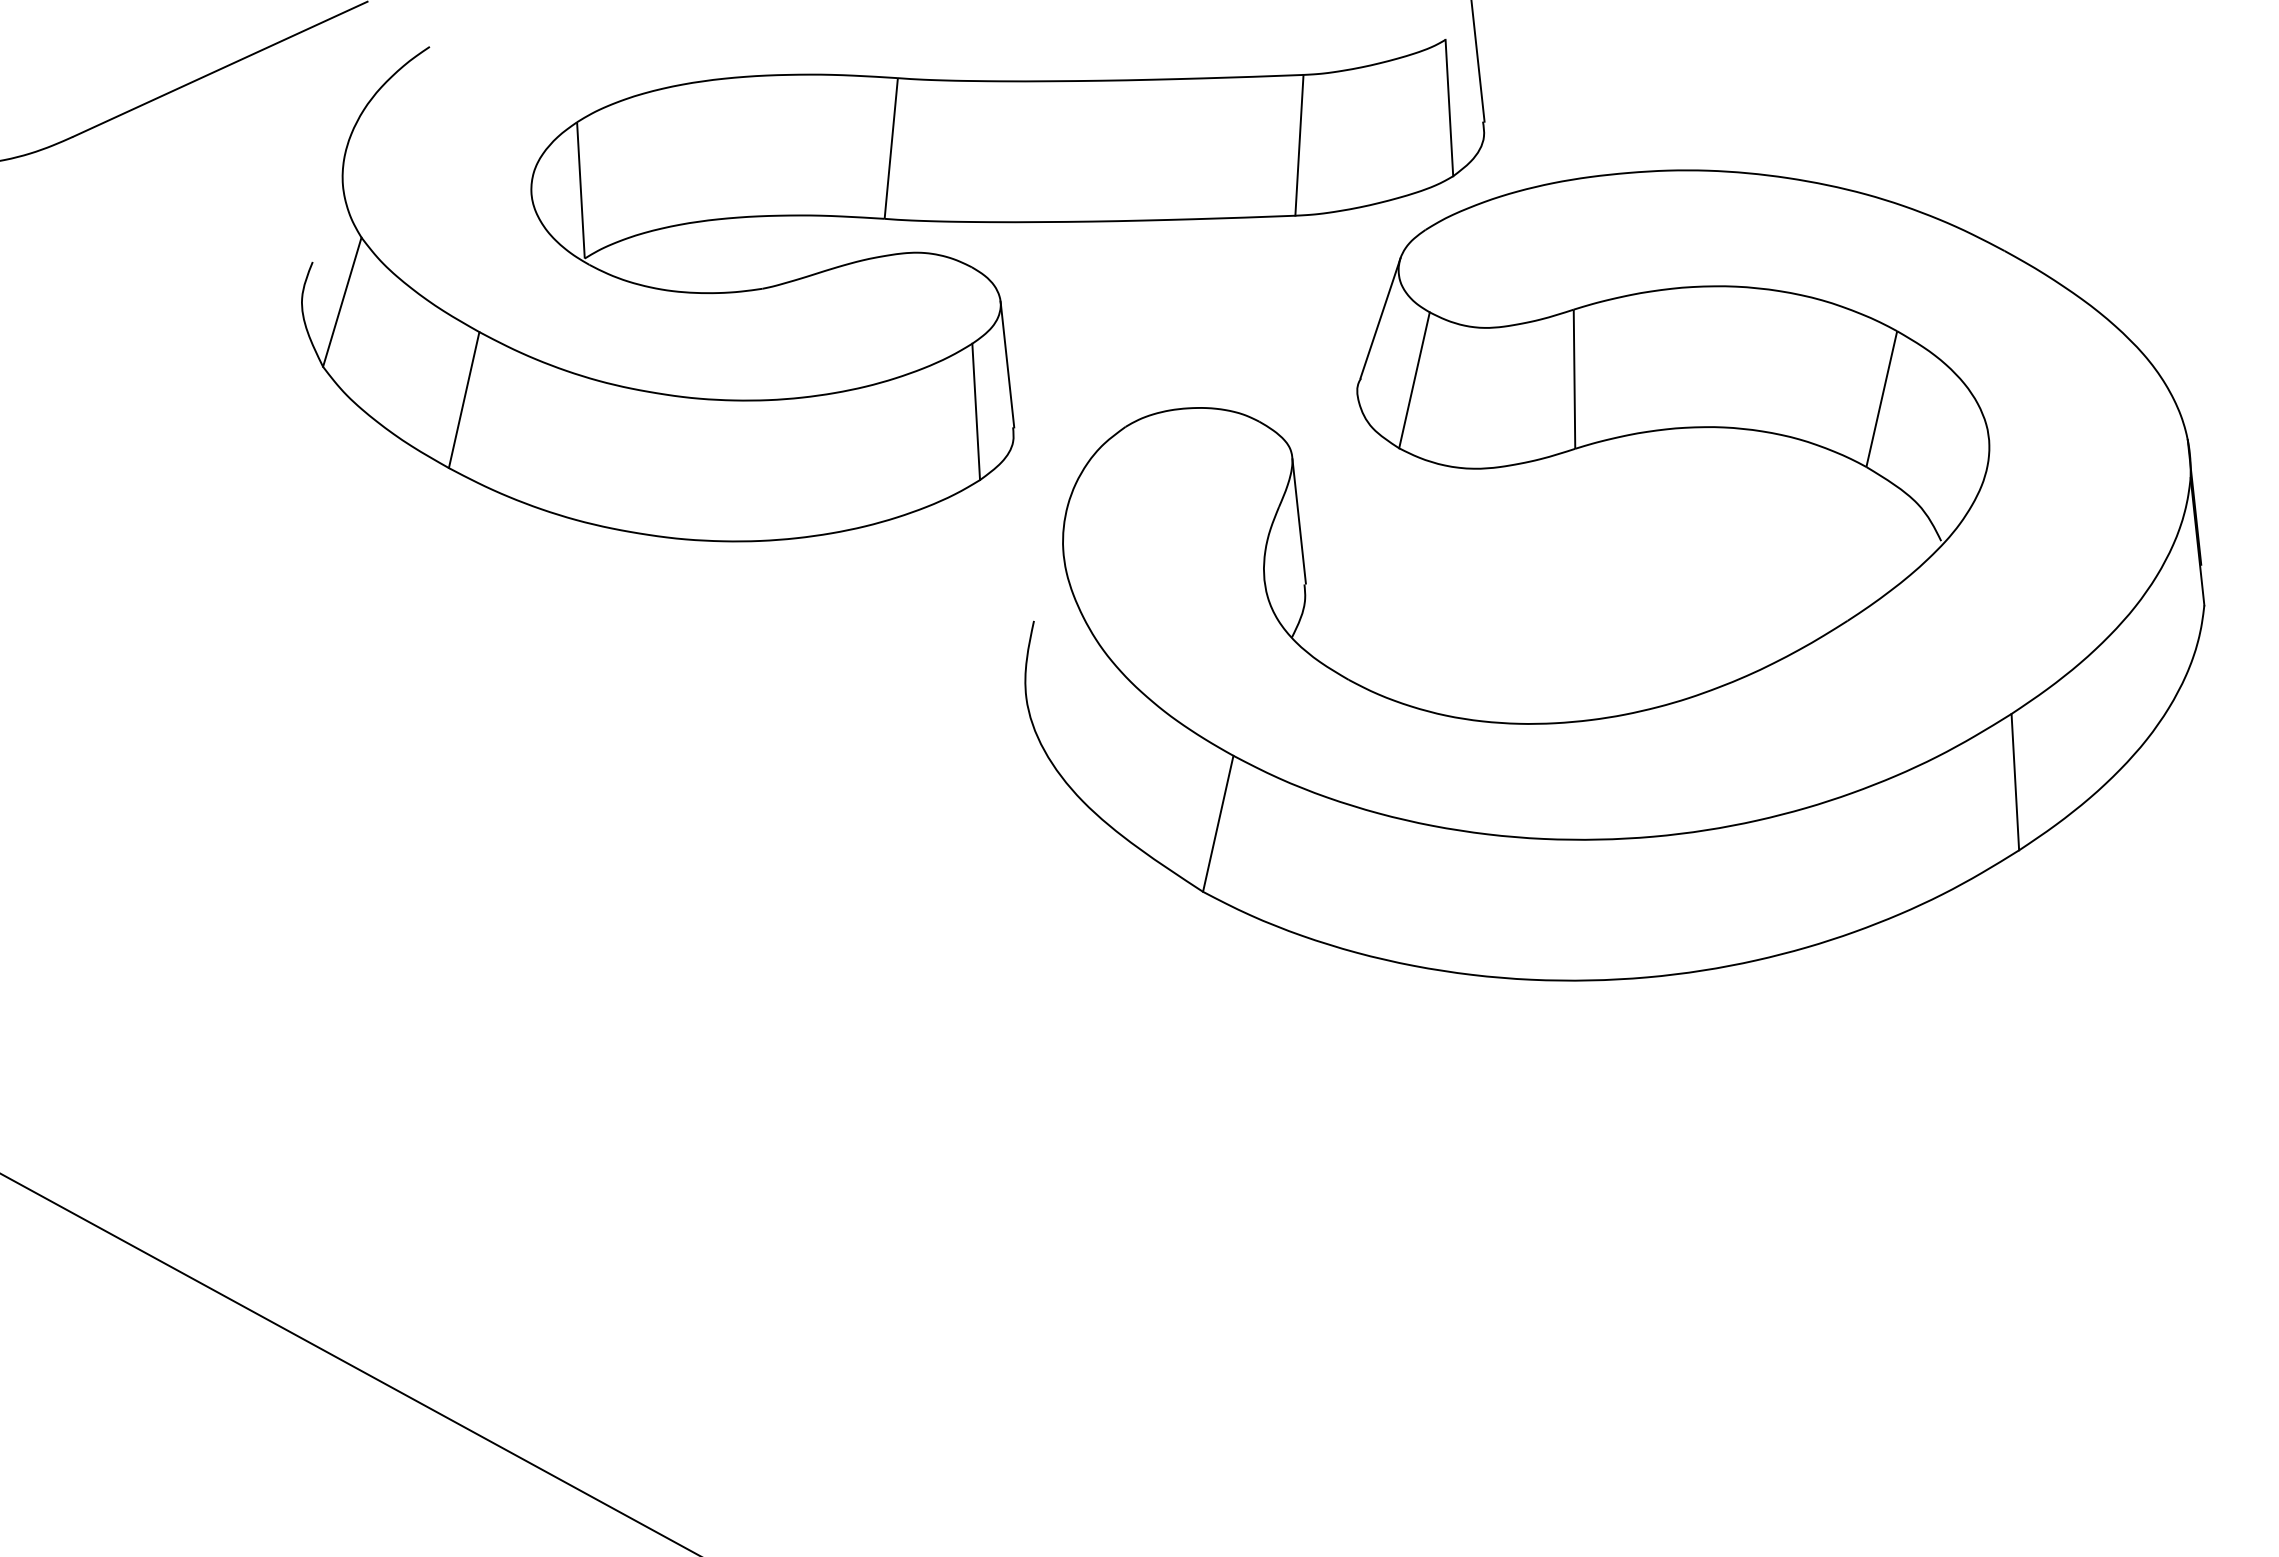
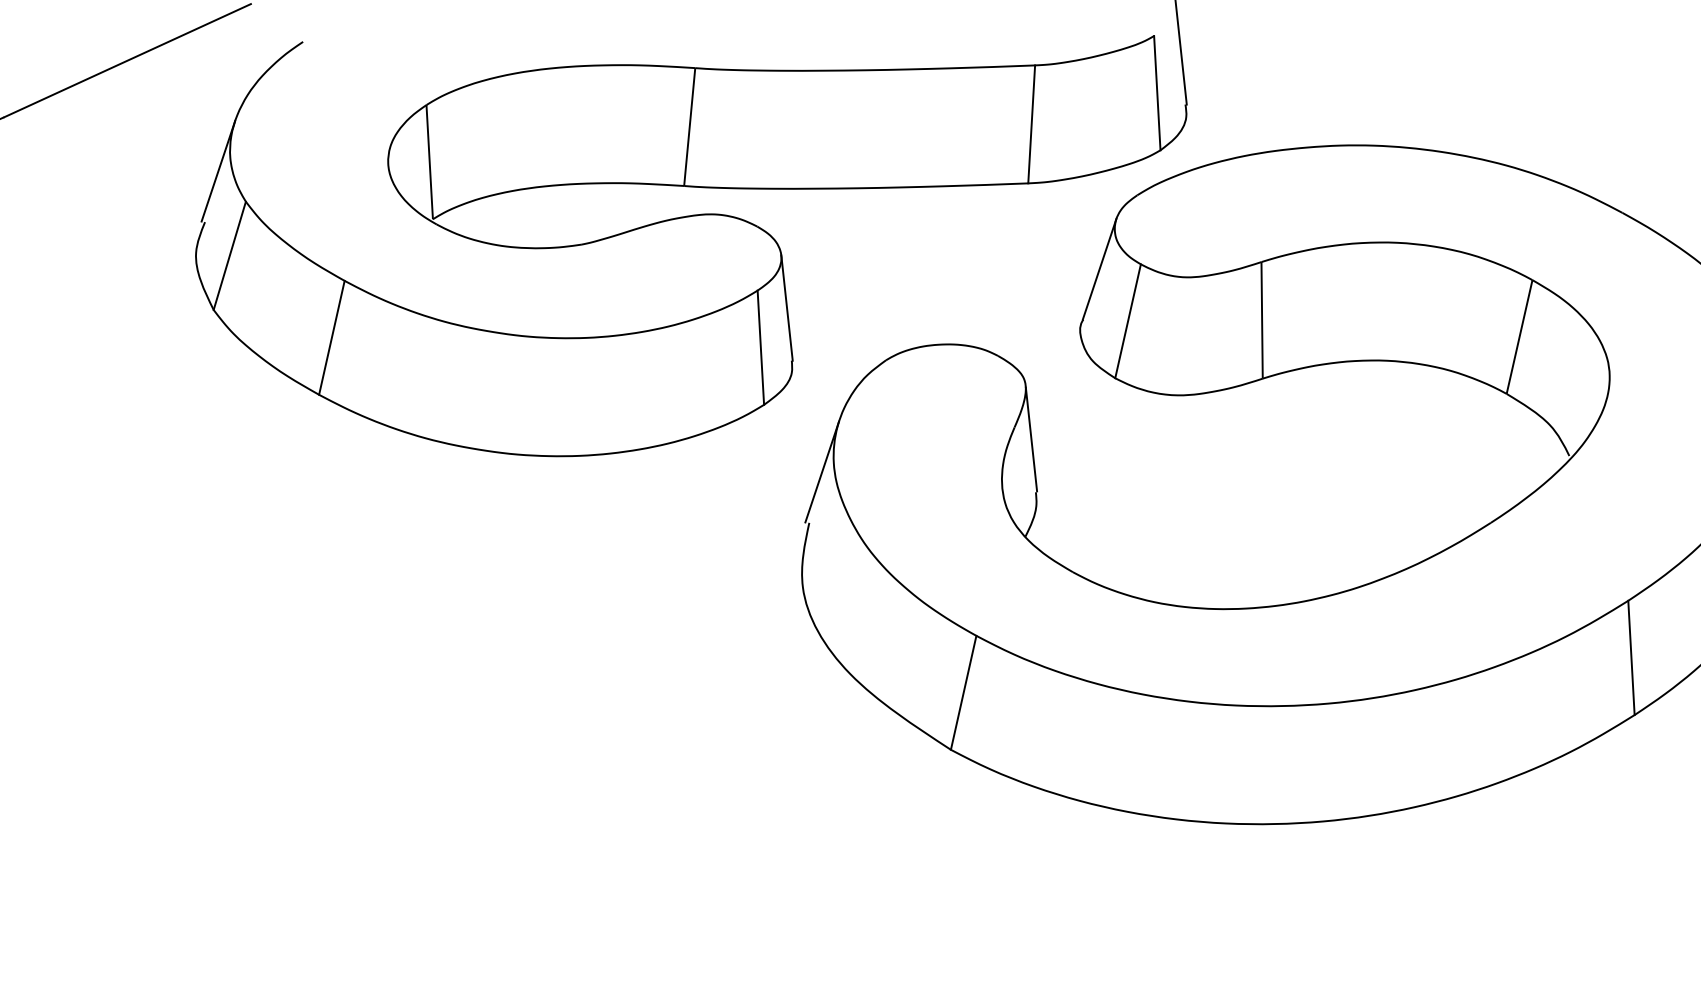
line: (328, 201) -> (218, 171), added
line: (1049, 560) -> (822, 472), added

